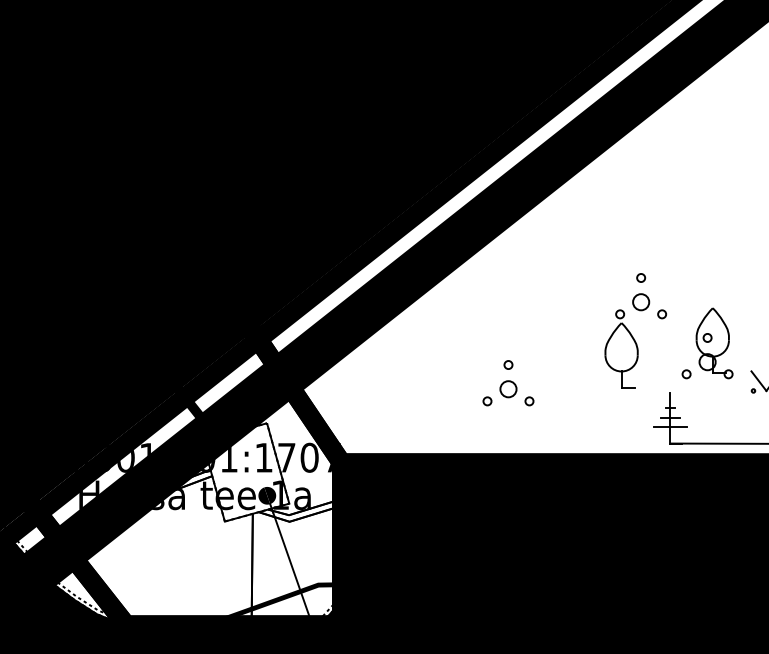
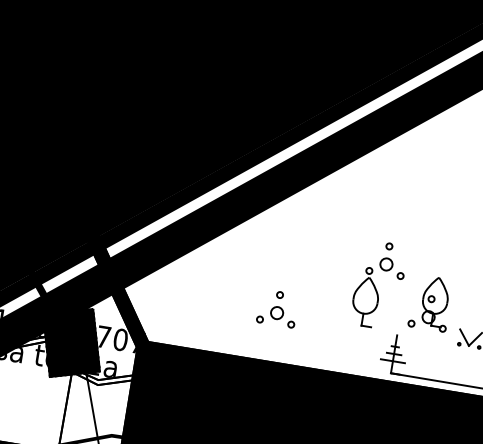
fill: (245, 472) -> (71, 343), added

